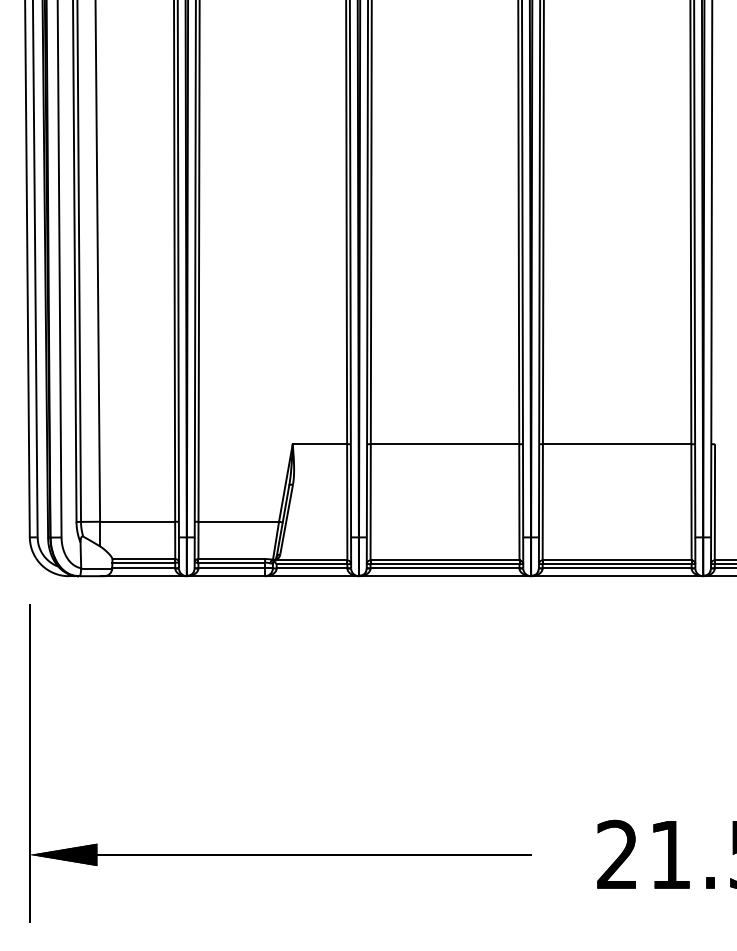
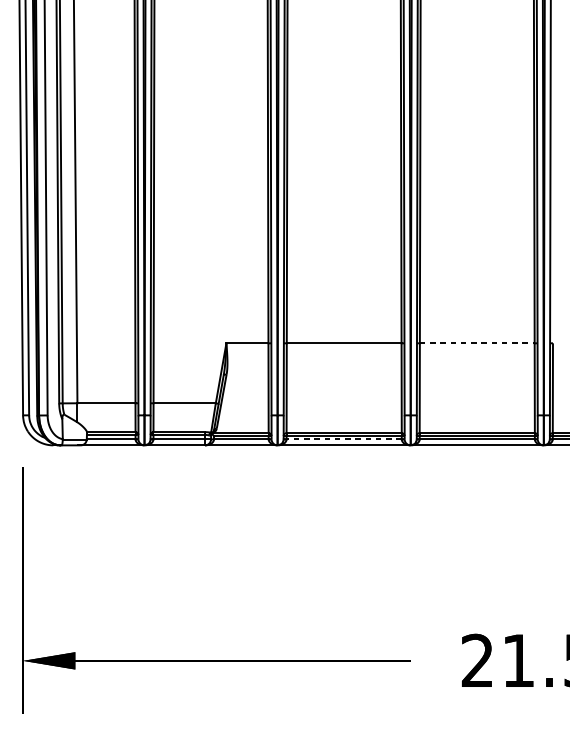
line: (617, 444) -> (477, 343), solid -> dashed
line: (444, 568) -> (343, 439), solid -> dashed

